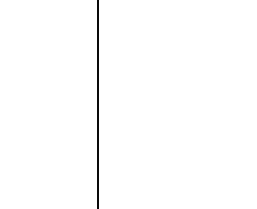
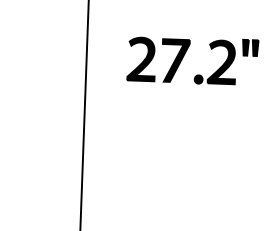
part: (181, 52) -> (184, 55), added

